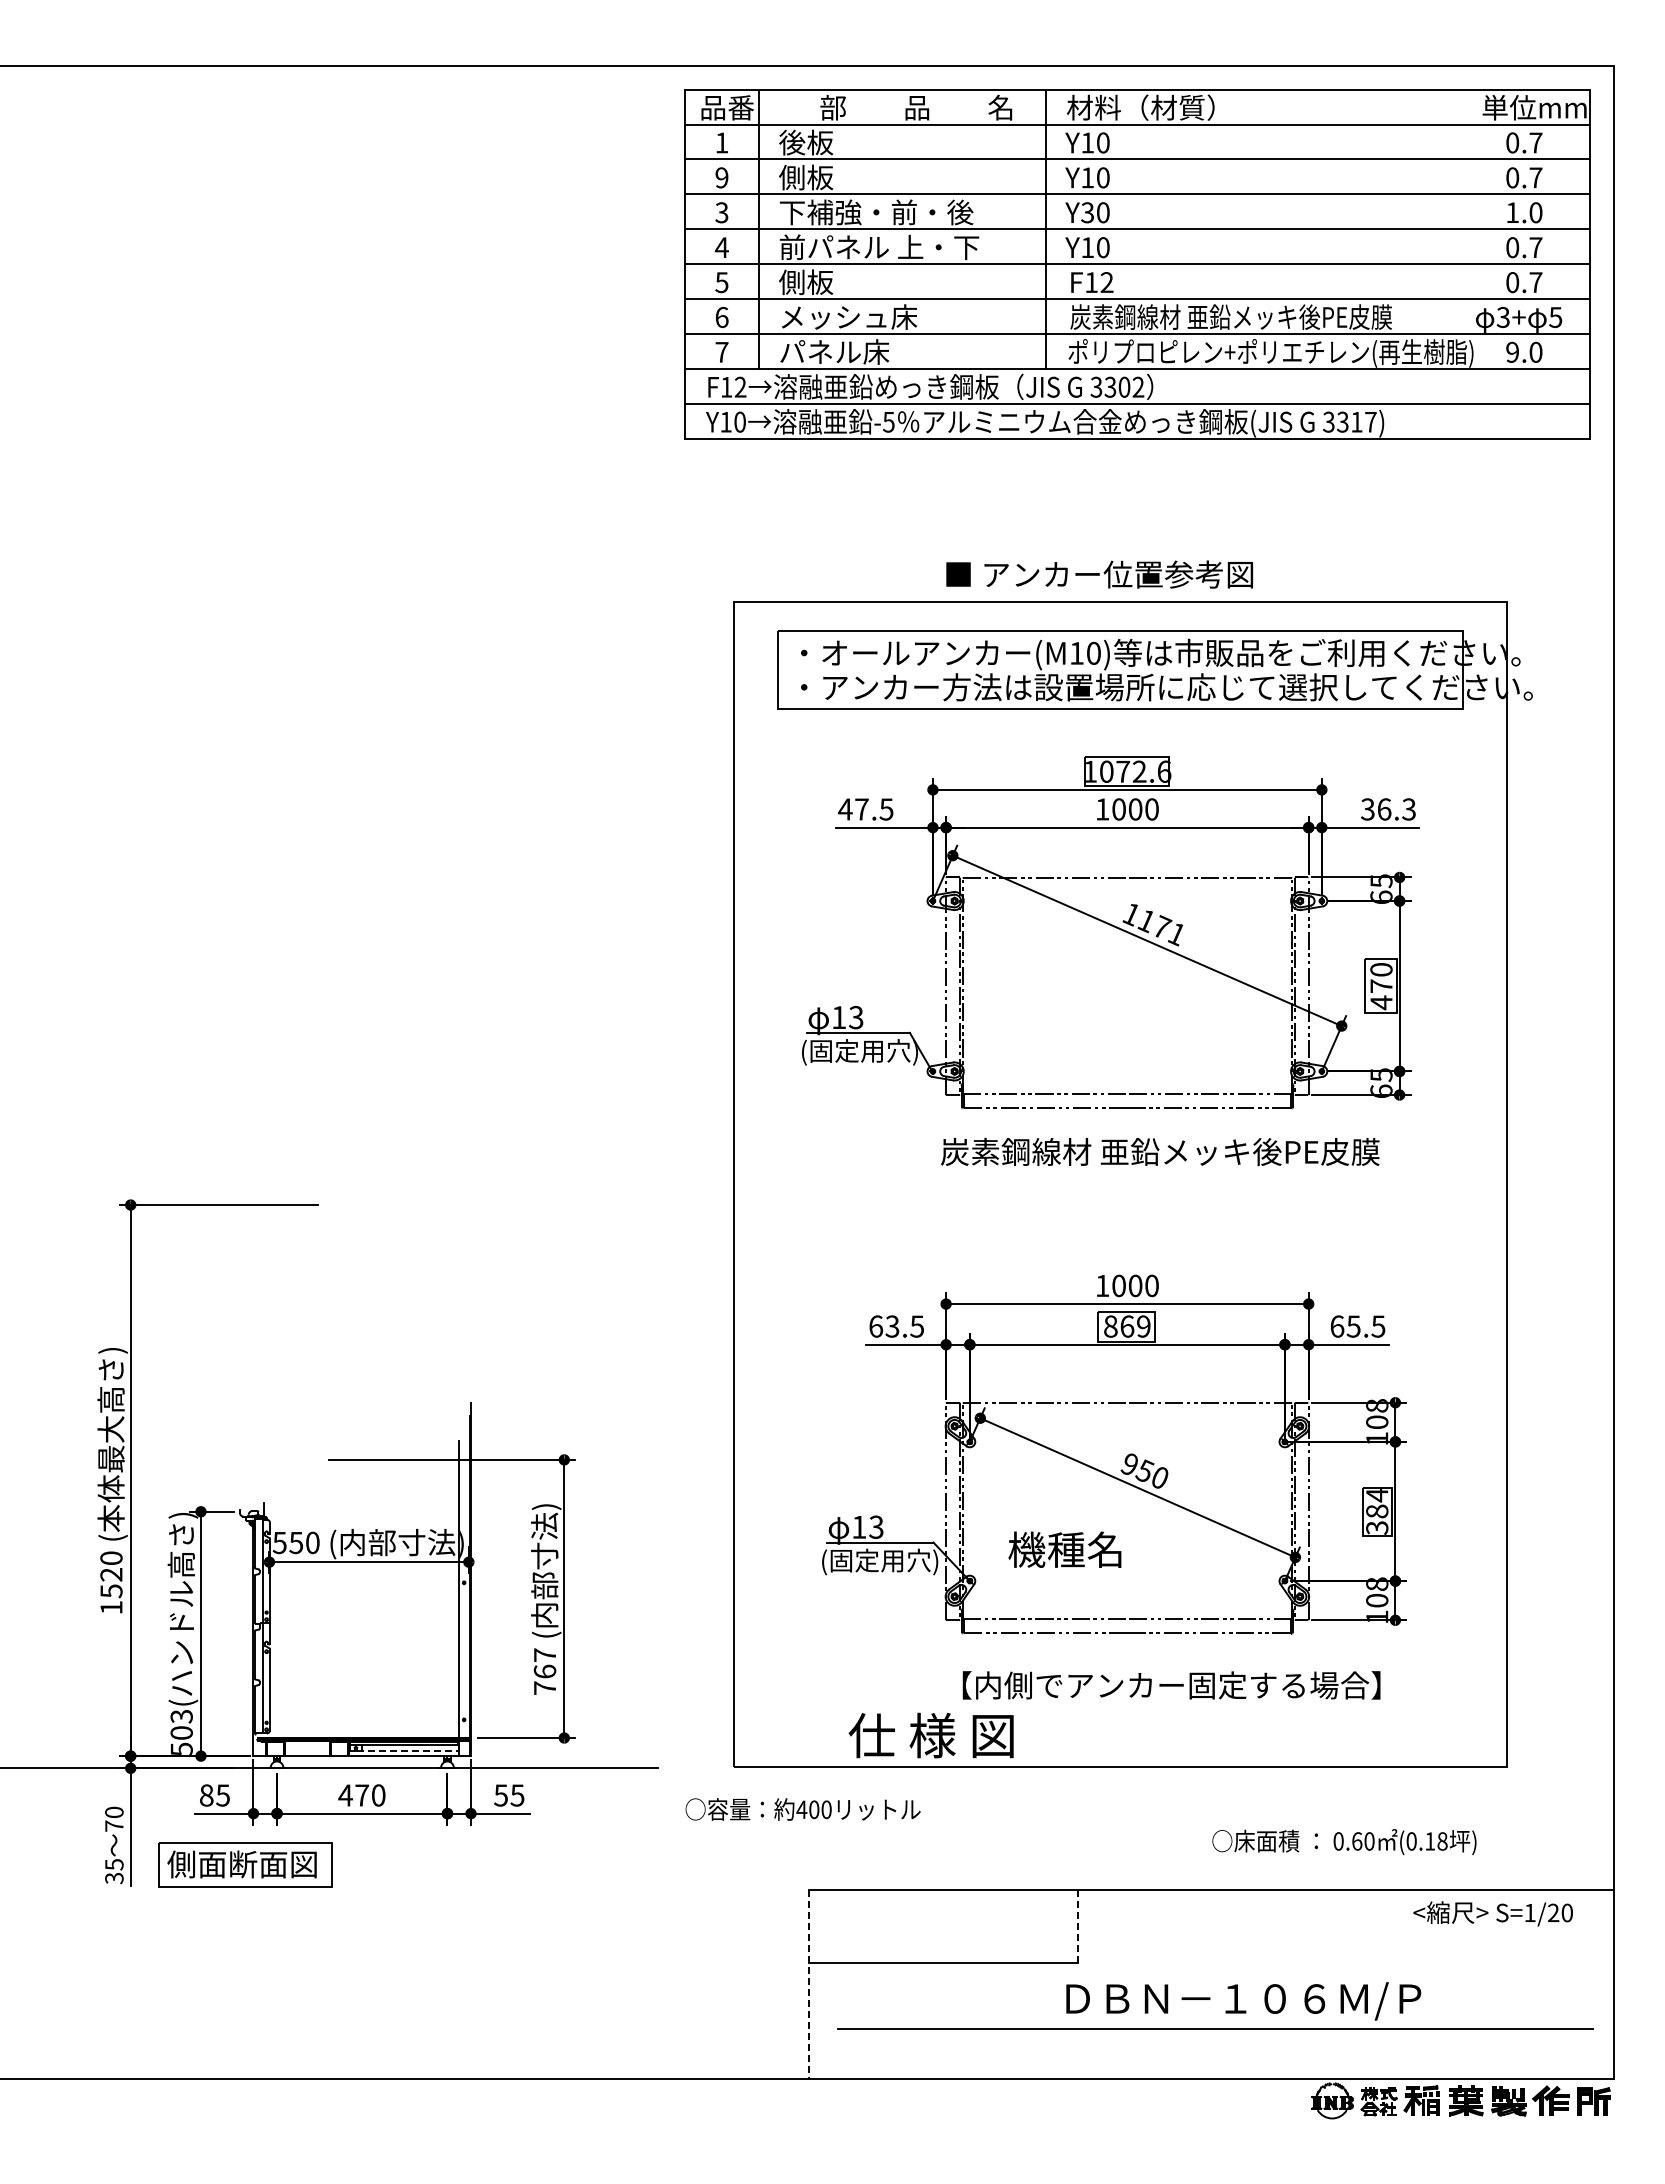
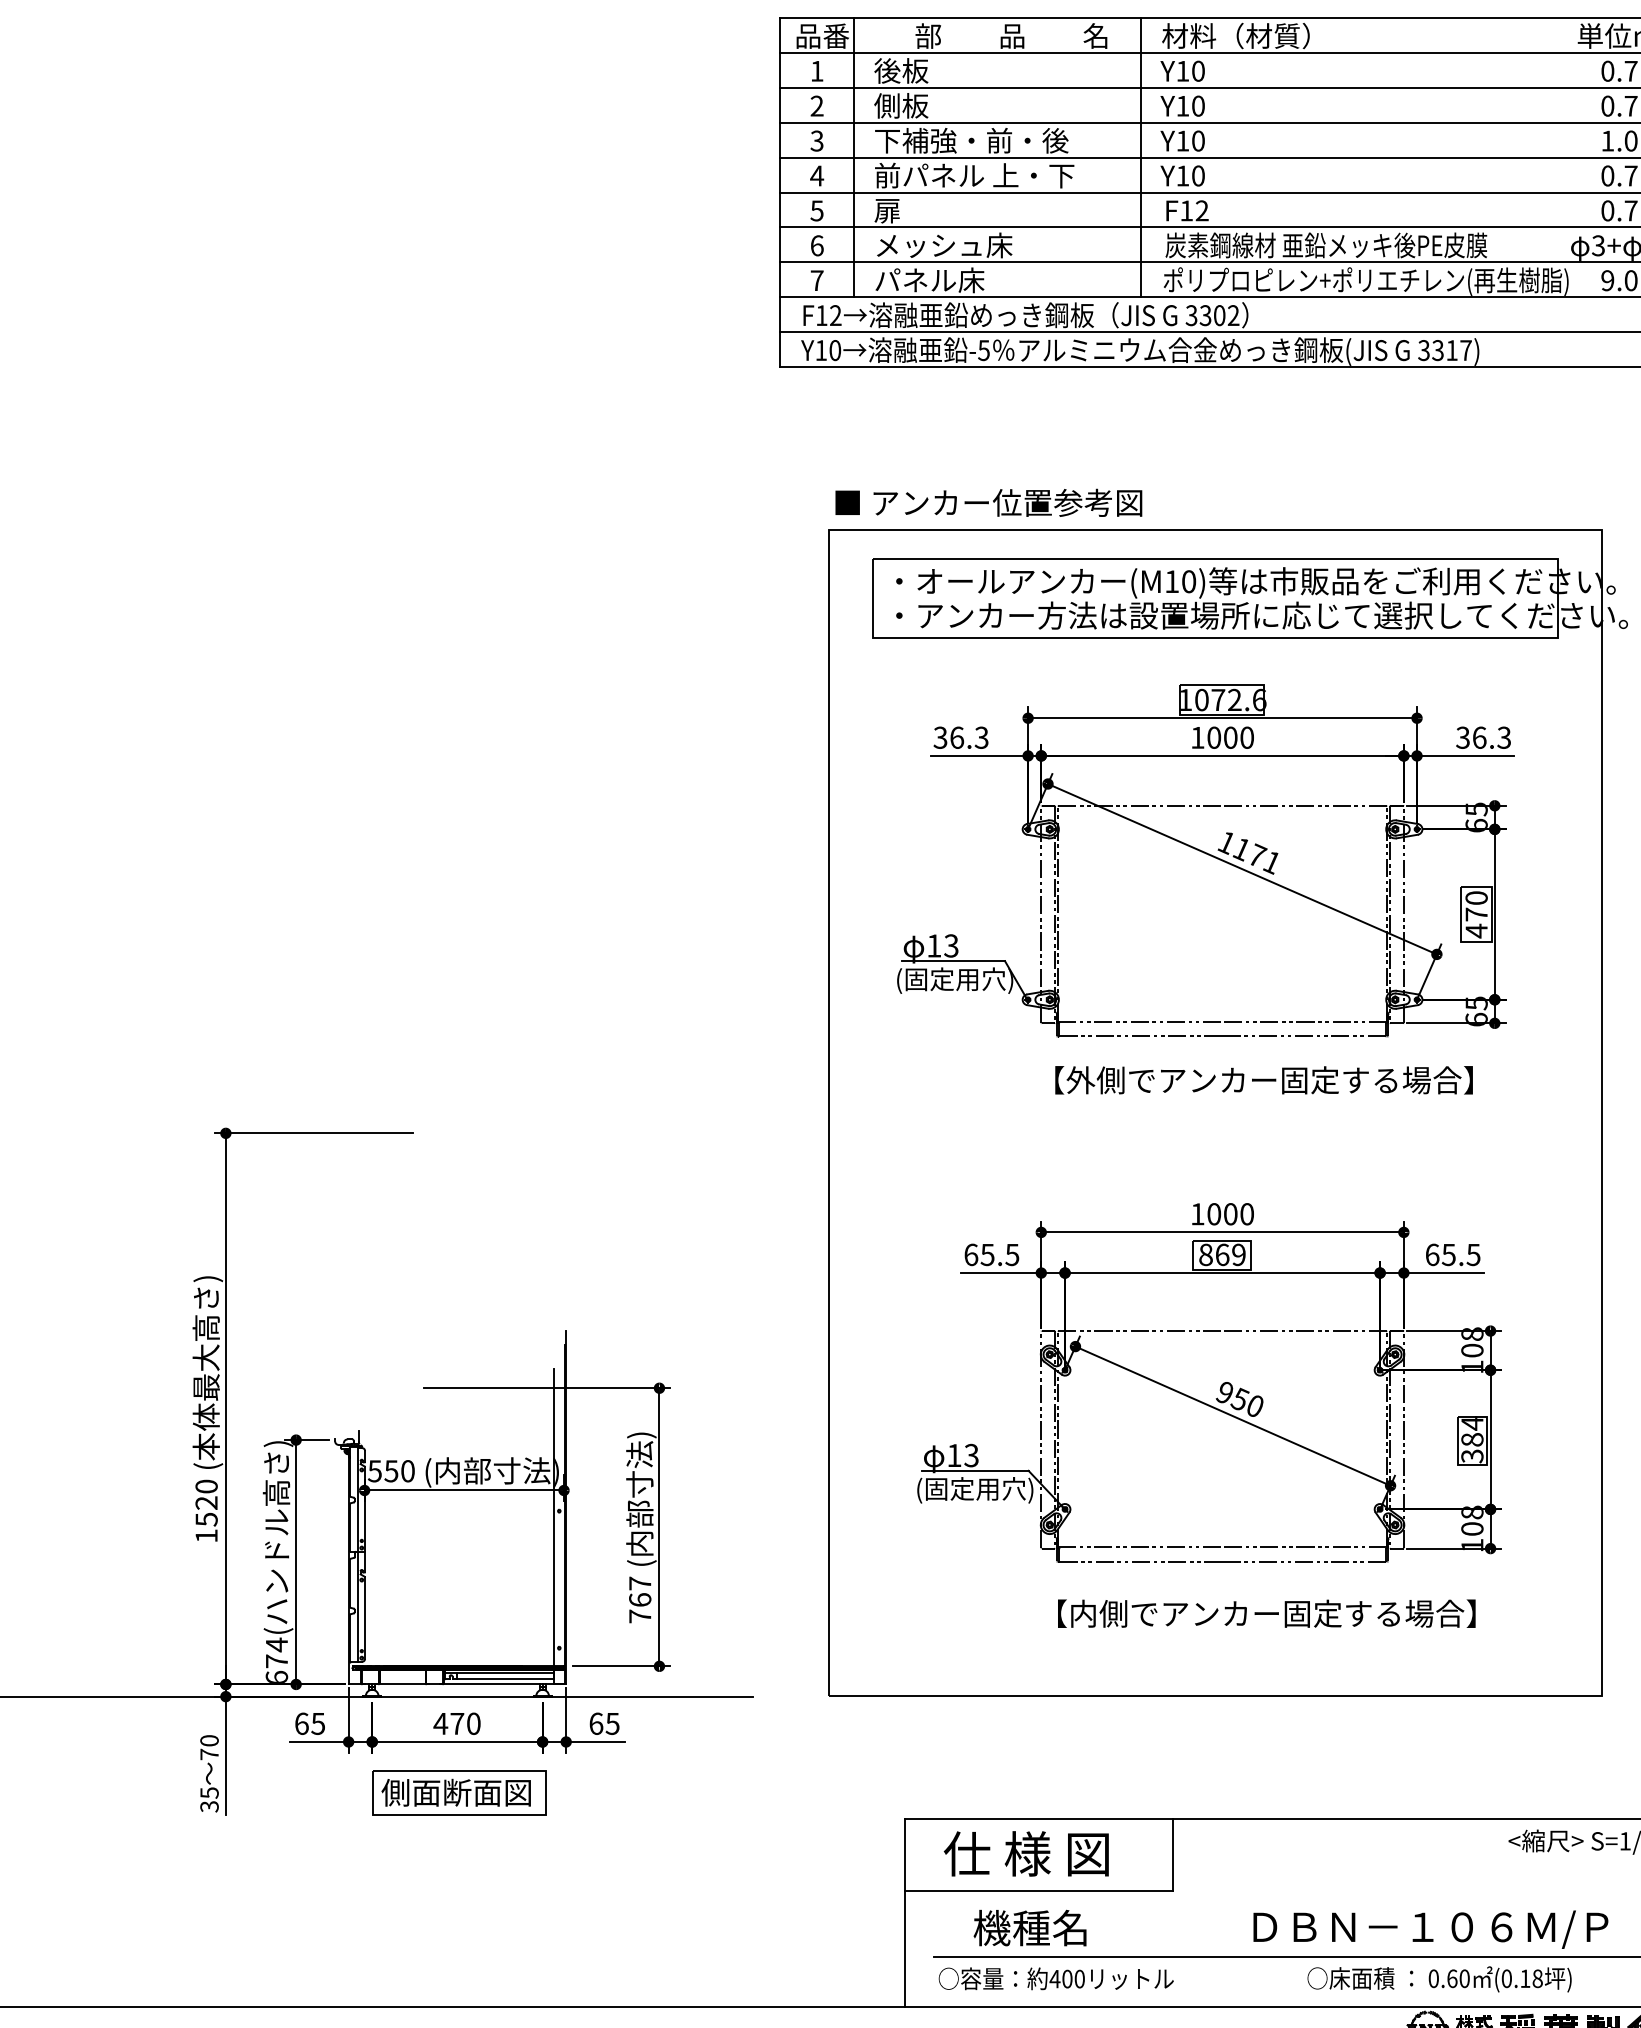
text: (721, 177) -> (816, 105), 9 -> 2
text: (1087, 212) -> (1182, 140), Y30 -> Y10
text: (806, 282) -> (901, 210), 側板 -> 扉
text: (1099, 574) -> (988, 502), moved
text: (865, 809) -> (960, 737), 47.5 -> 36.3
text: (1160, 1151) -> (1255, 1079), 炭素鋼線材 亜鉛メッキ後PE皮膜 -> 【外側でアンカー固定する場合】
text: (892, 1326) -> (987, 1254), 63.5 -> 65.5
text: (1064, 1549) -> (1029, 1927), moved
text: (181, 1731) -> (276, 1659), 503( -> 674(
text: (930, 1735) -> (1025, 1853), moved
line: (408, 1751) -> (503, 1679), dashed -> solid
text: (206, 1795) -> (301, 1723), 85 -> 65
text: (501, 1795) -> (596, 1723), 55 -> 65
text: (802, 1809) -> (1055, 1978), moved
text: (1344, 1842) -> (1439, 1979), moved
part: (245, 1864) -> (459, 1792), moved
line: (1077, 1927) -> (1172, 1855), dashed -> solid
line: (809, 1985) -> (904, 1913), dashed -> solid
text: (1243, 2001) -> (1430, 1929), moved

